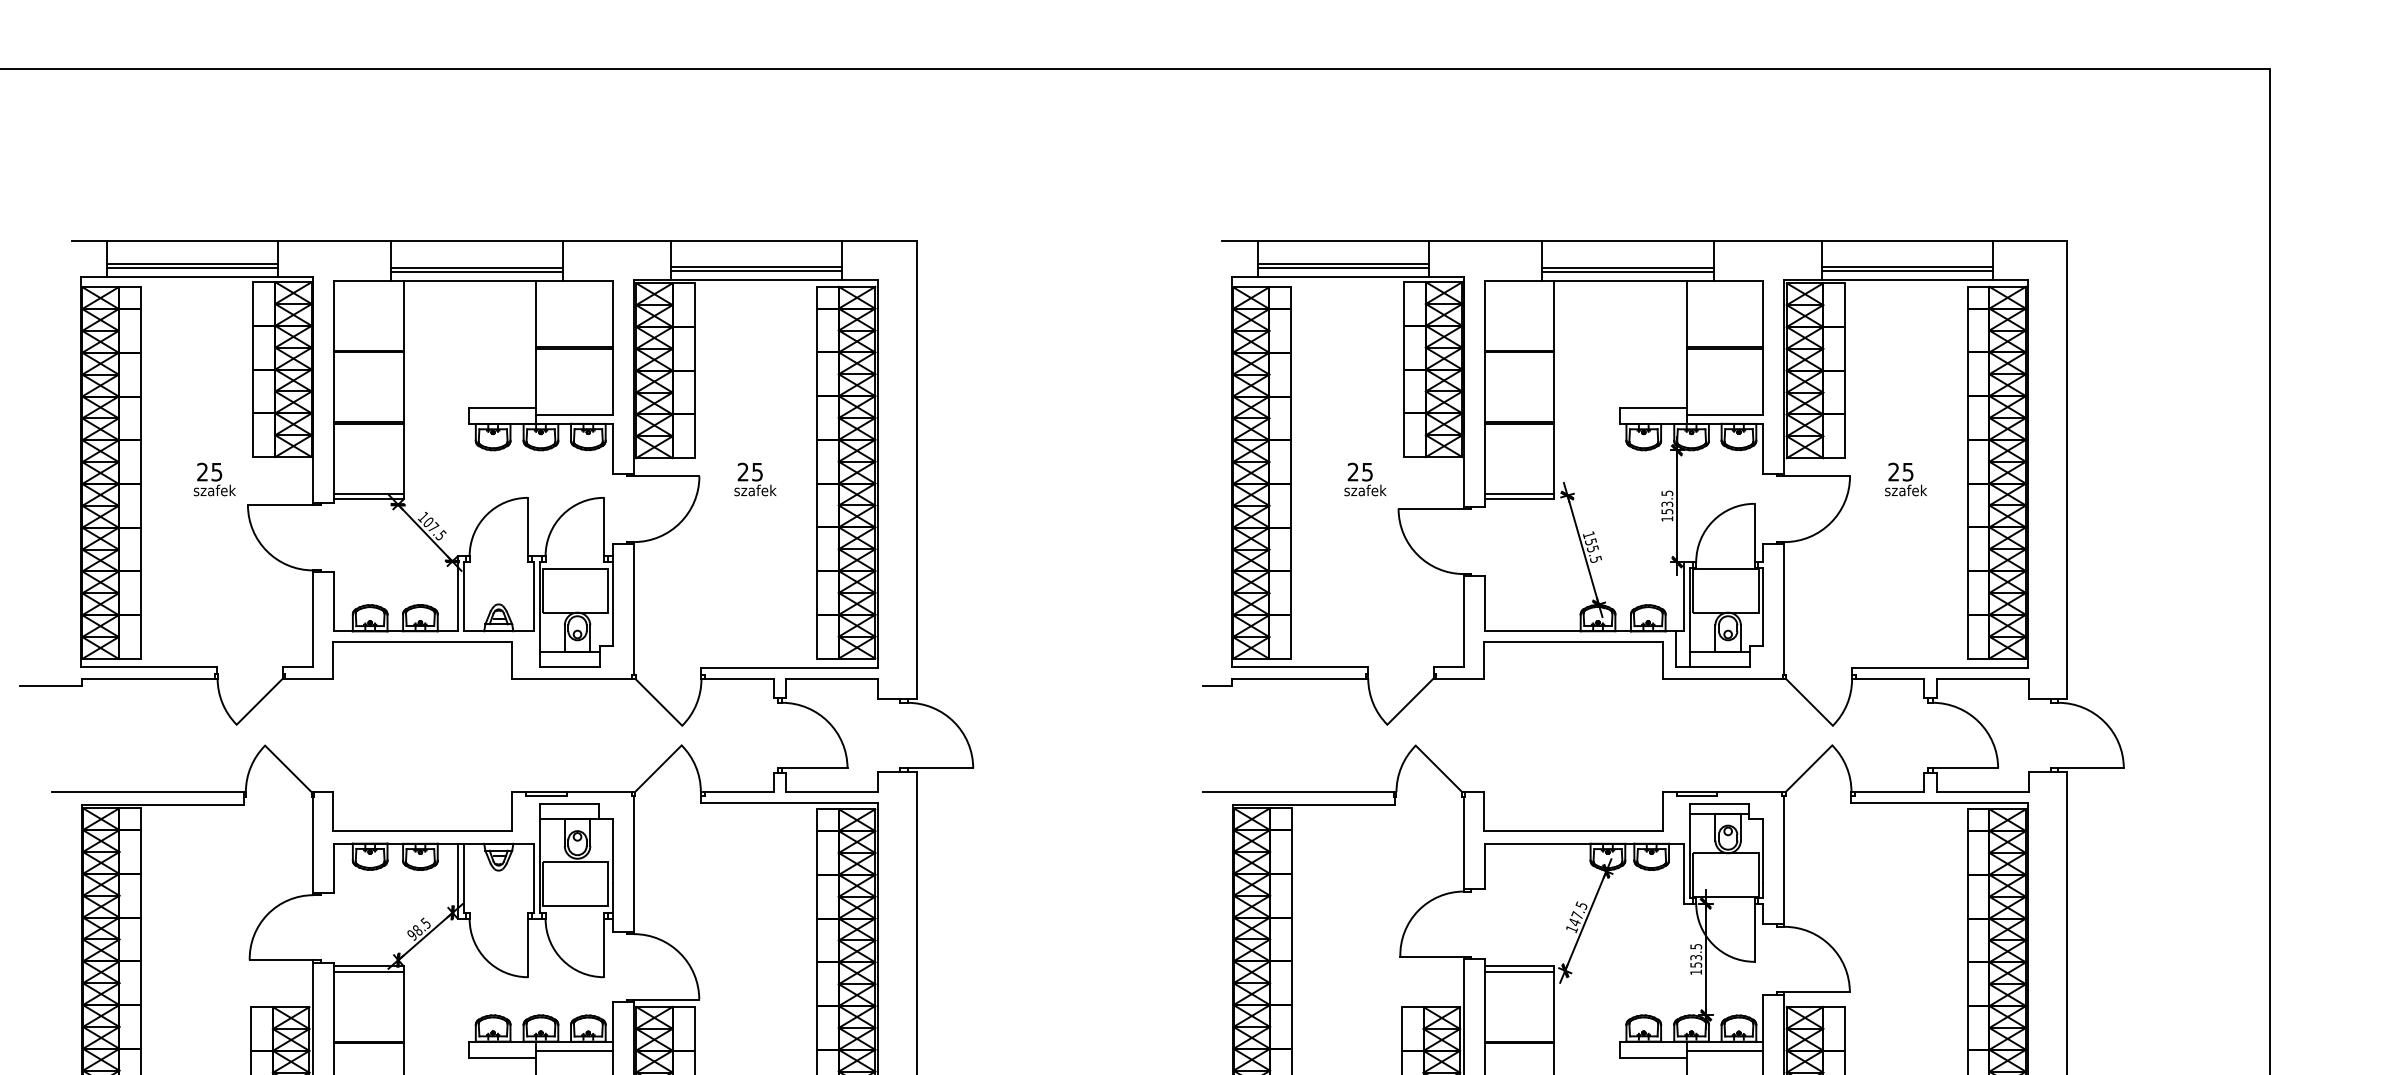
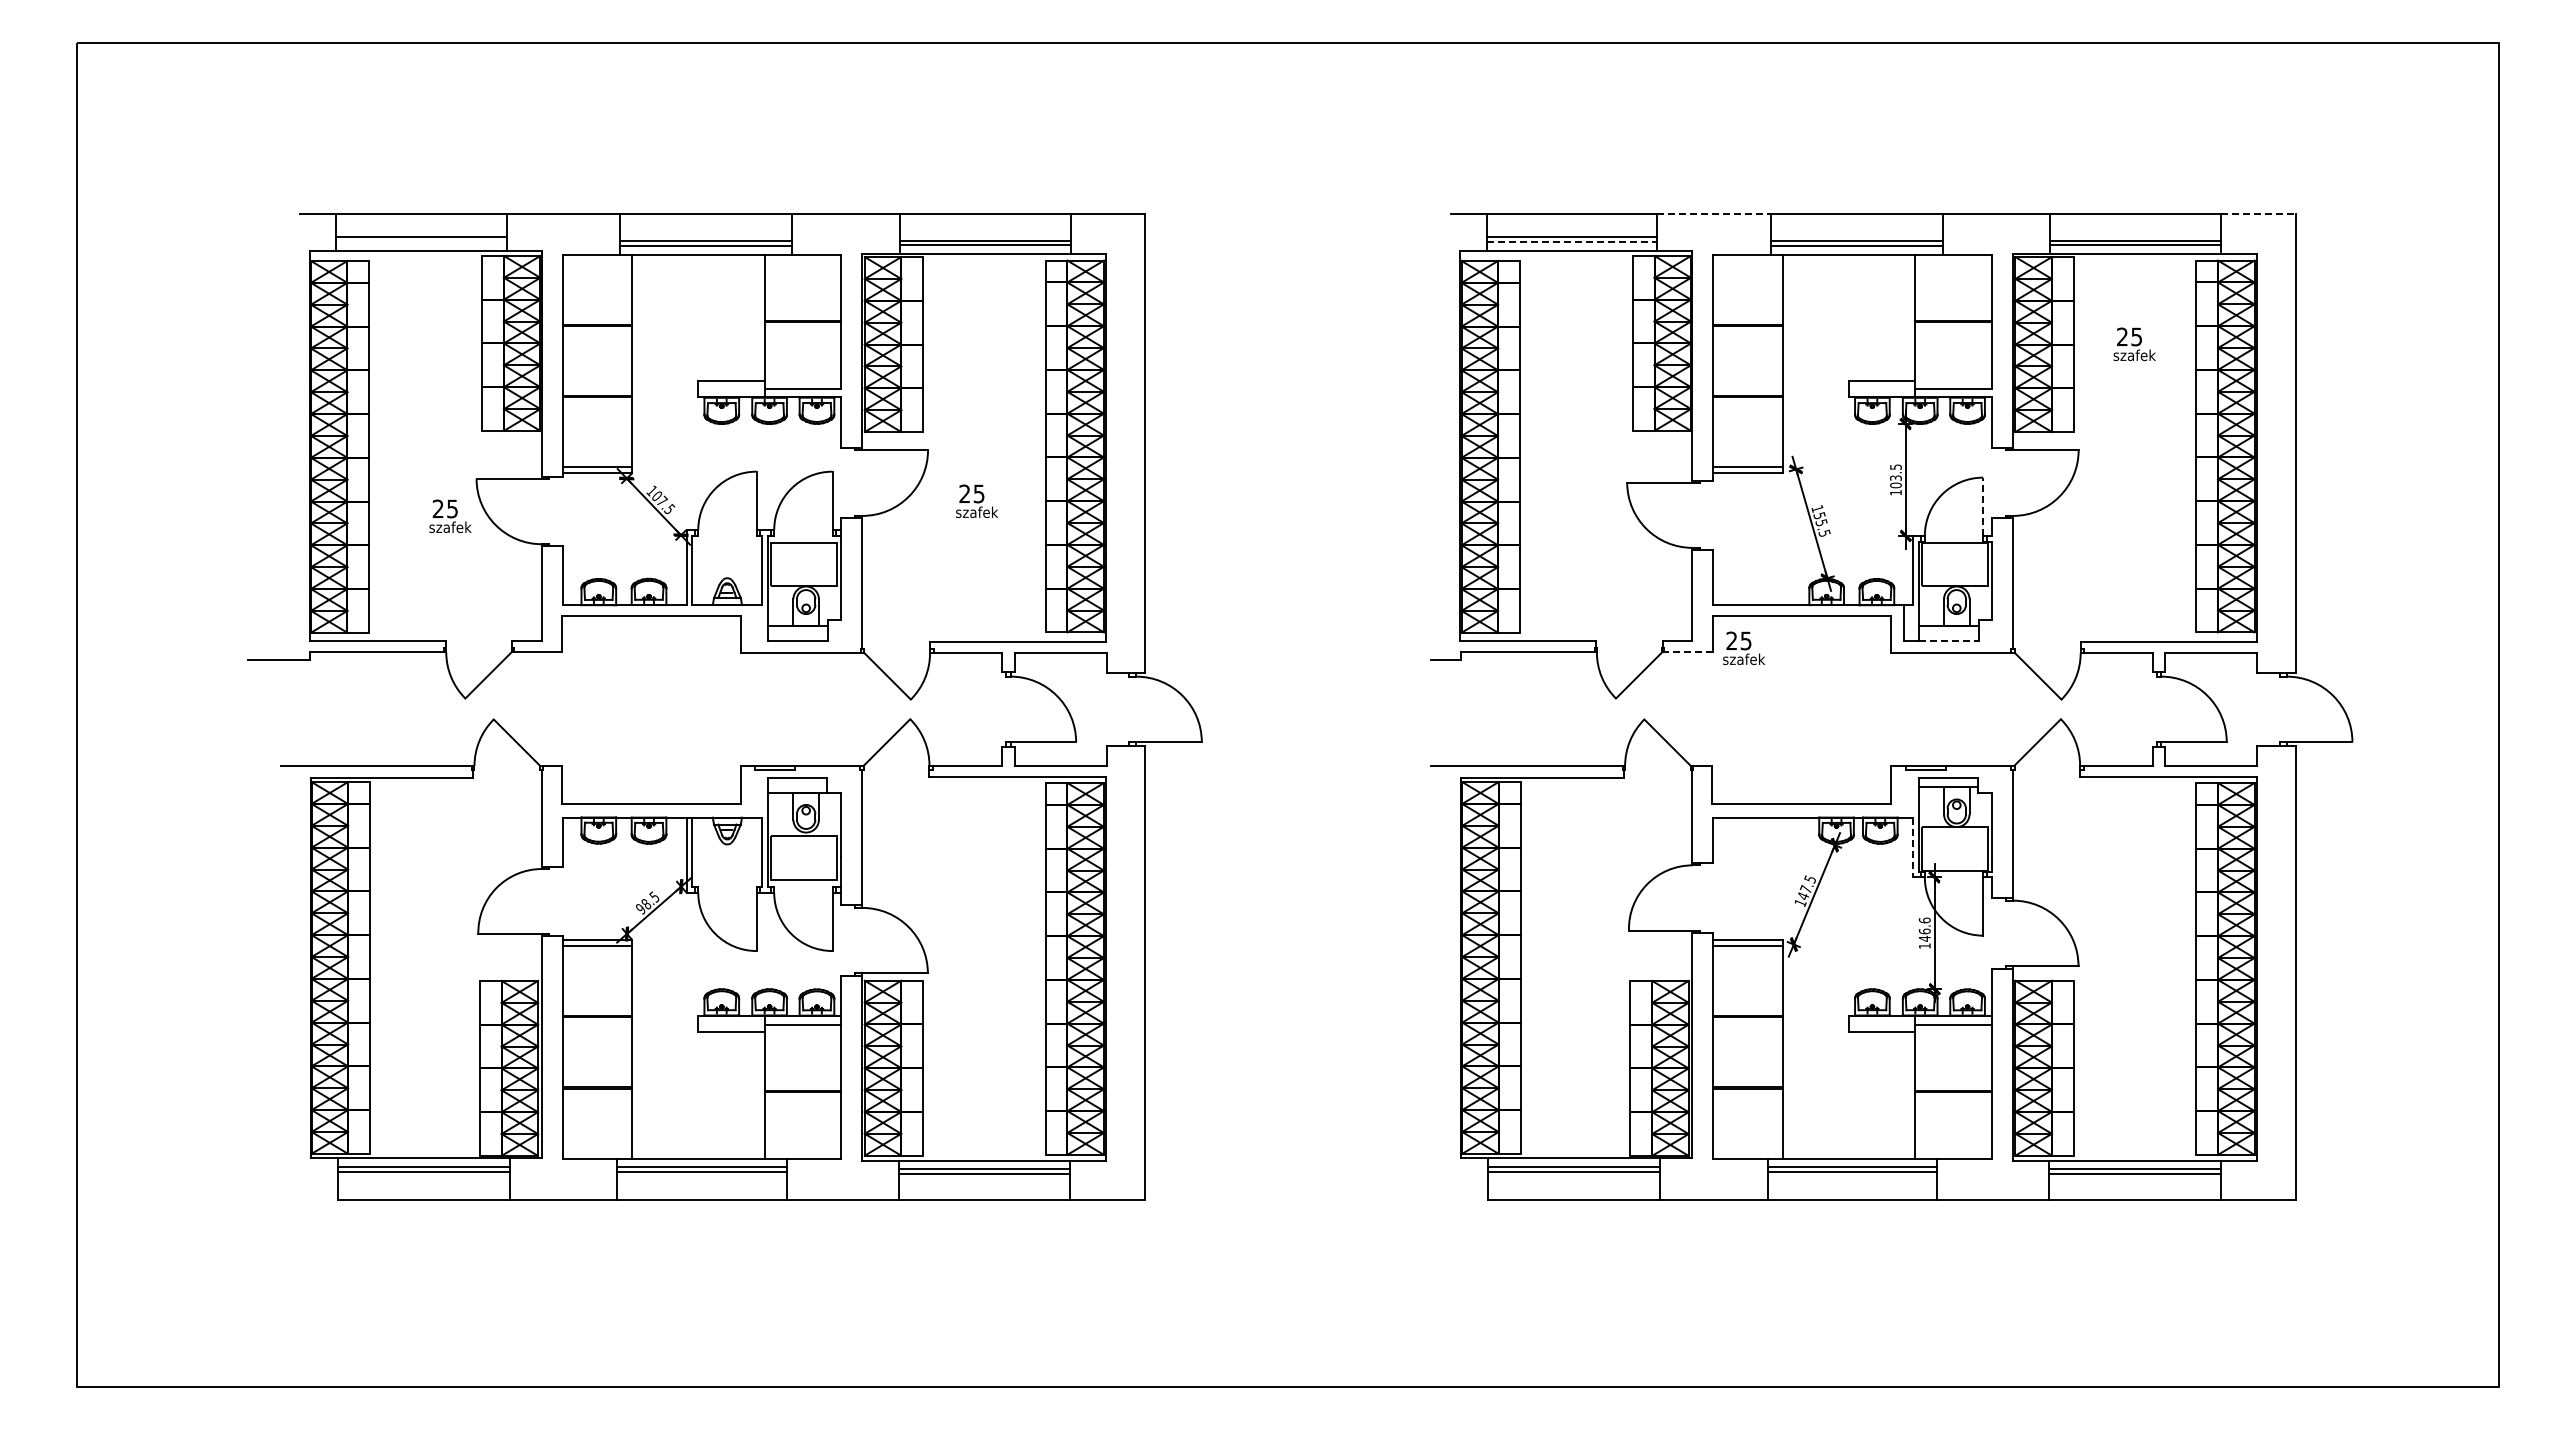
line: (1484, 240) -> (1713, 214), solid -> dashed
line: (2030, 240) -> (2259, 214), solid -> dashed
line: (191, 267) -> (420, 241), removed
line: (1343, 267) -> (1572, 241), solid -> dashed
text: (214, 478) -> (450, 515), moved
text: (755, 478) -> (977, 500), moved
text: (1365, 478) -> (1744, 647), moved
text: (1905, 478) -> (2134, 343), moved
text: (1666, 511) -> (1895, 485), 153.5 -> 103.5
line: (1754, 532) -> (1983, 506), solid -> dashed
line: (1720, 666) -> (1949, 640), solid -> dashed
line: (1457, 678) -> (1686, 652), solid -> dashed
line: (1684, 873) -> (1913, 847), solid -> dashed
text: (1695, 955) -> (1924, 929), 153.5 -> 146.6

